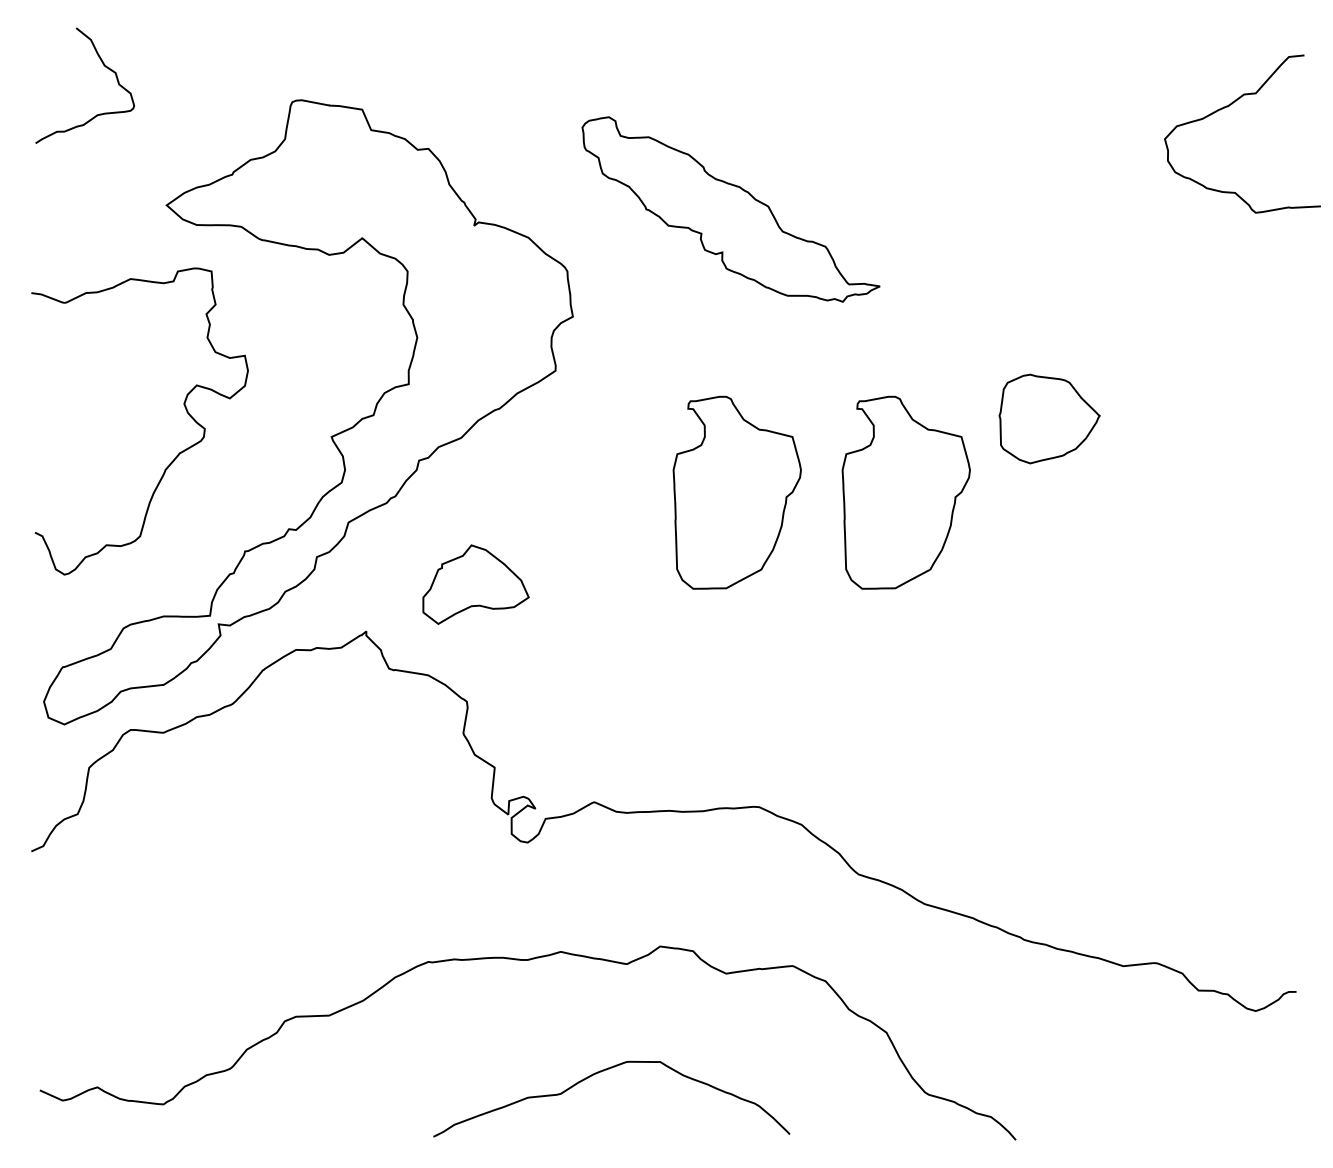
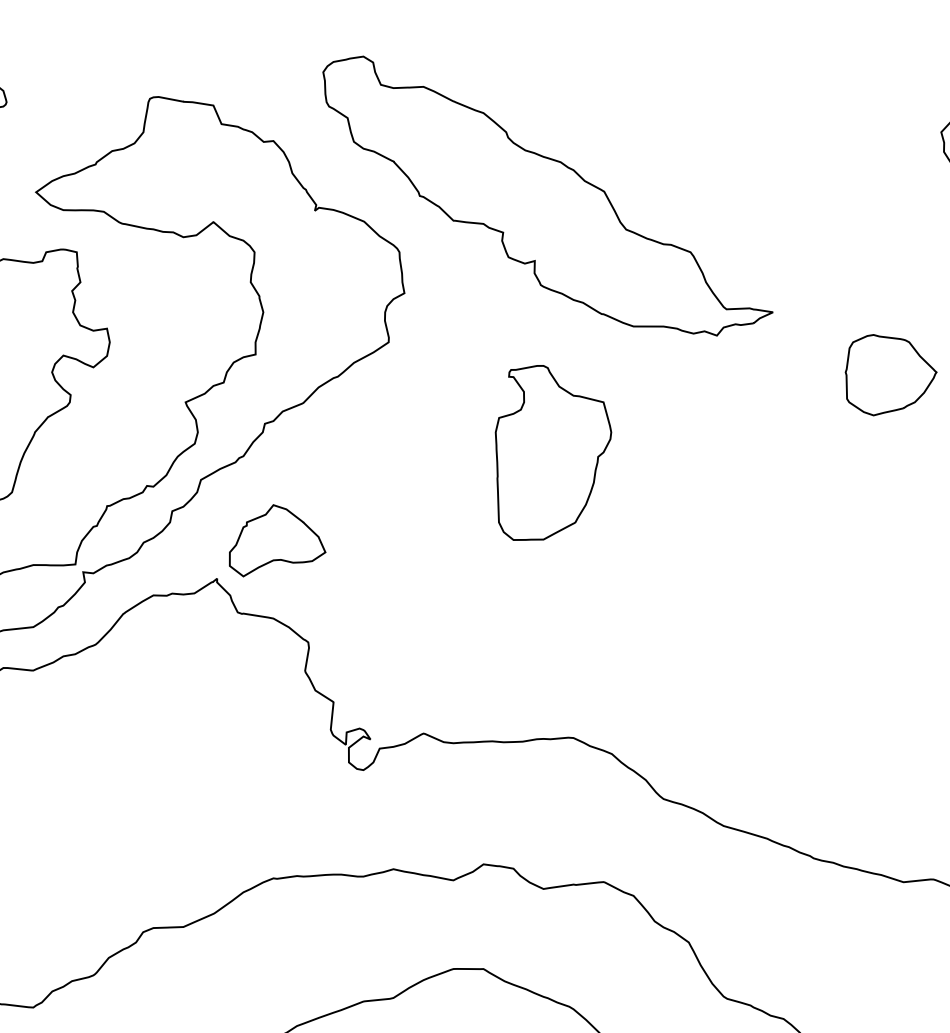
part: (730, 209) -> (547, 196), size x1.67
part: (1049, 418) -> (891, 374), moved
part: (905, 492) -> (706, 452), removed
part: (475, 584) -> (277, 540), moved

